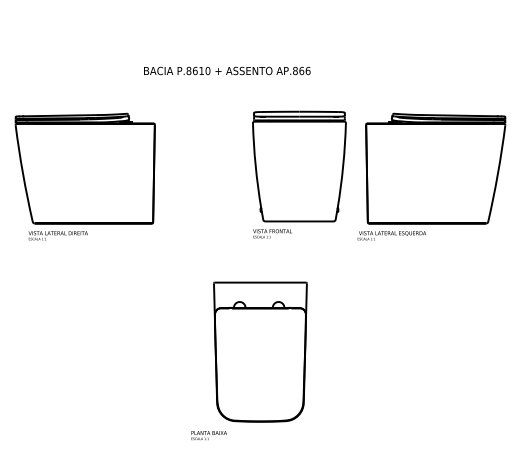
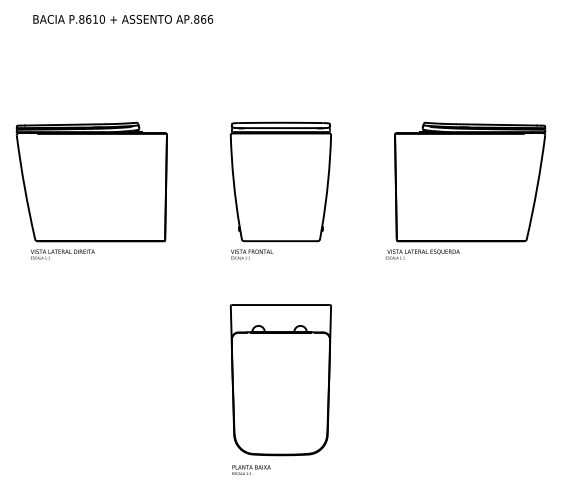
text: (227, 70) -> (123, 18), moved
part: (299, 174) -> (281, 190), moved
text: (208, 435) -> (250, 470), moved

